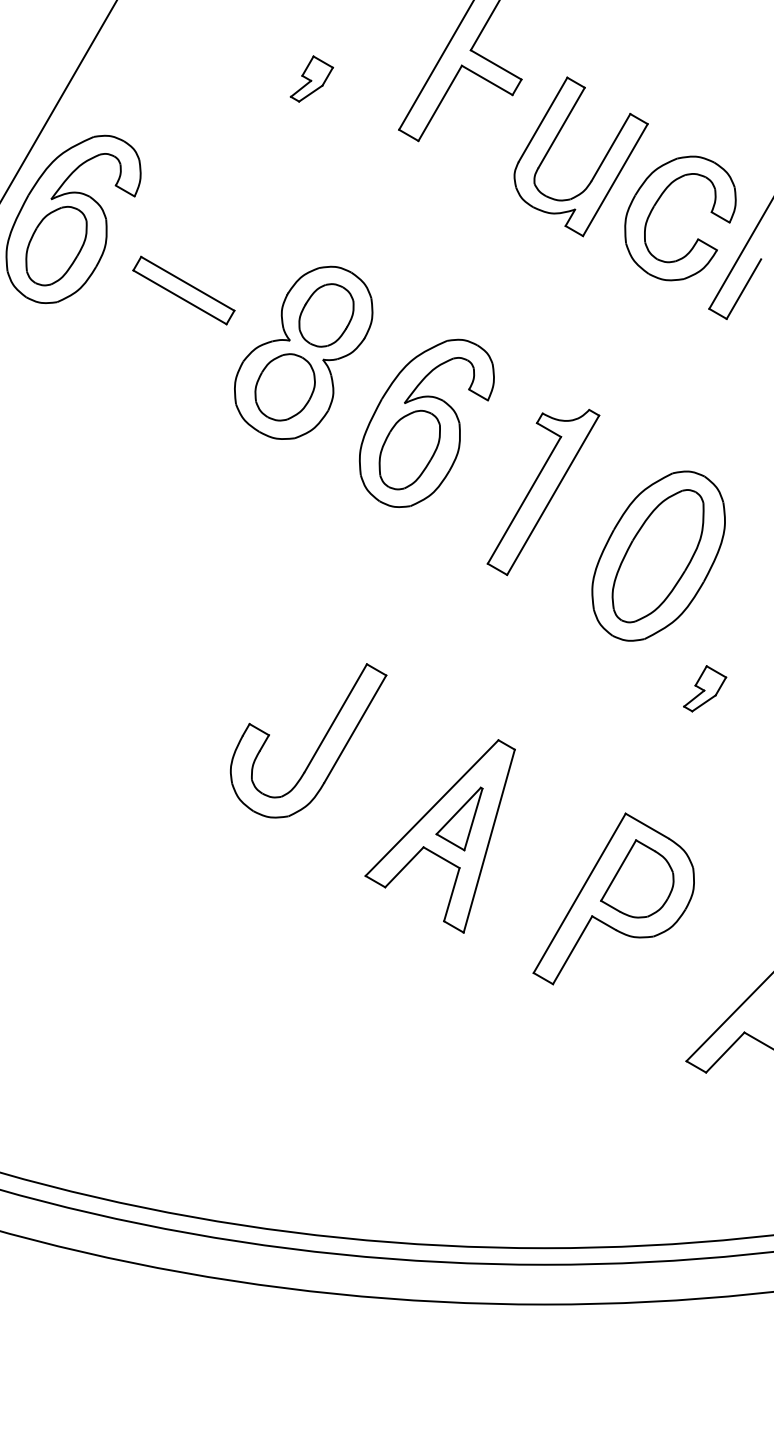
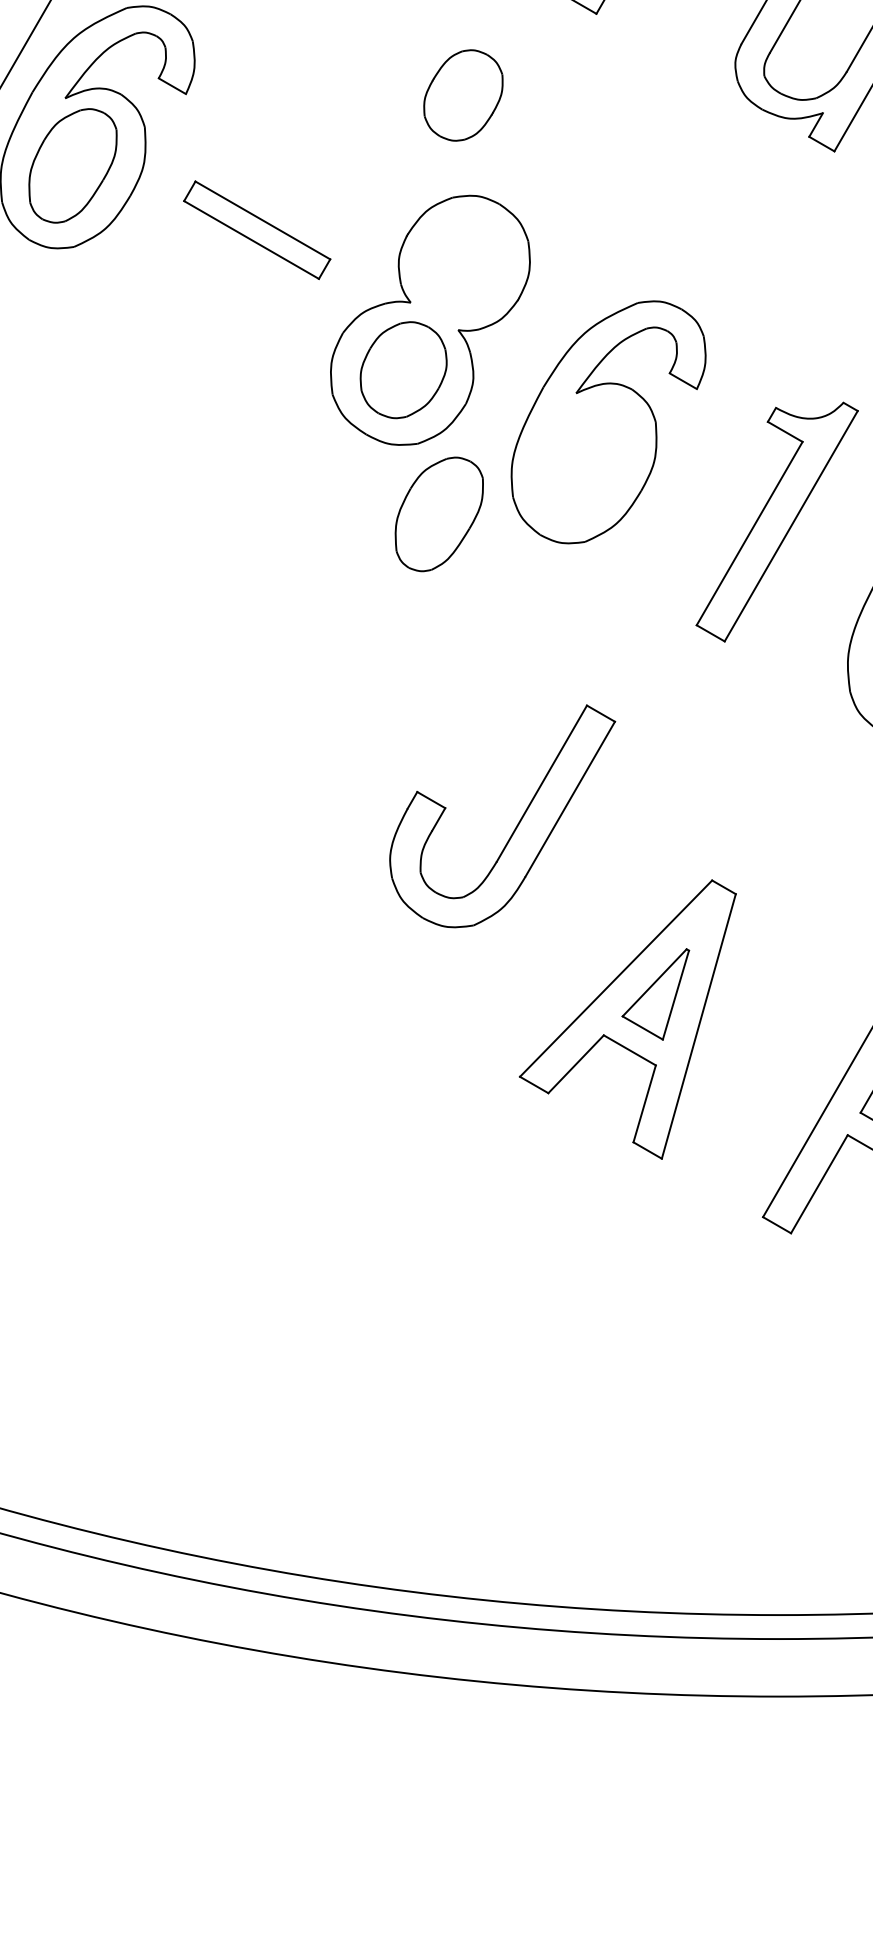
part: (326, 315) -> (463, 95), moved
part: (409, 449) -> (438, 513), moved
part: (317, 747) -> (515, 825), moved

